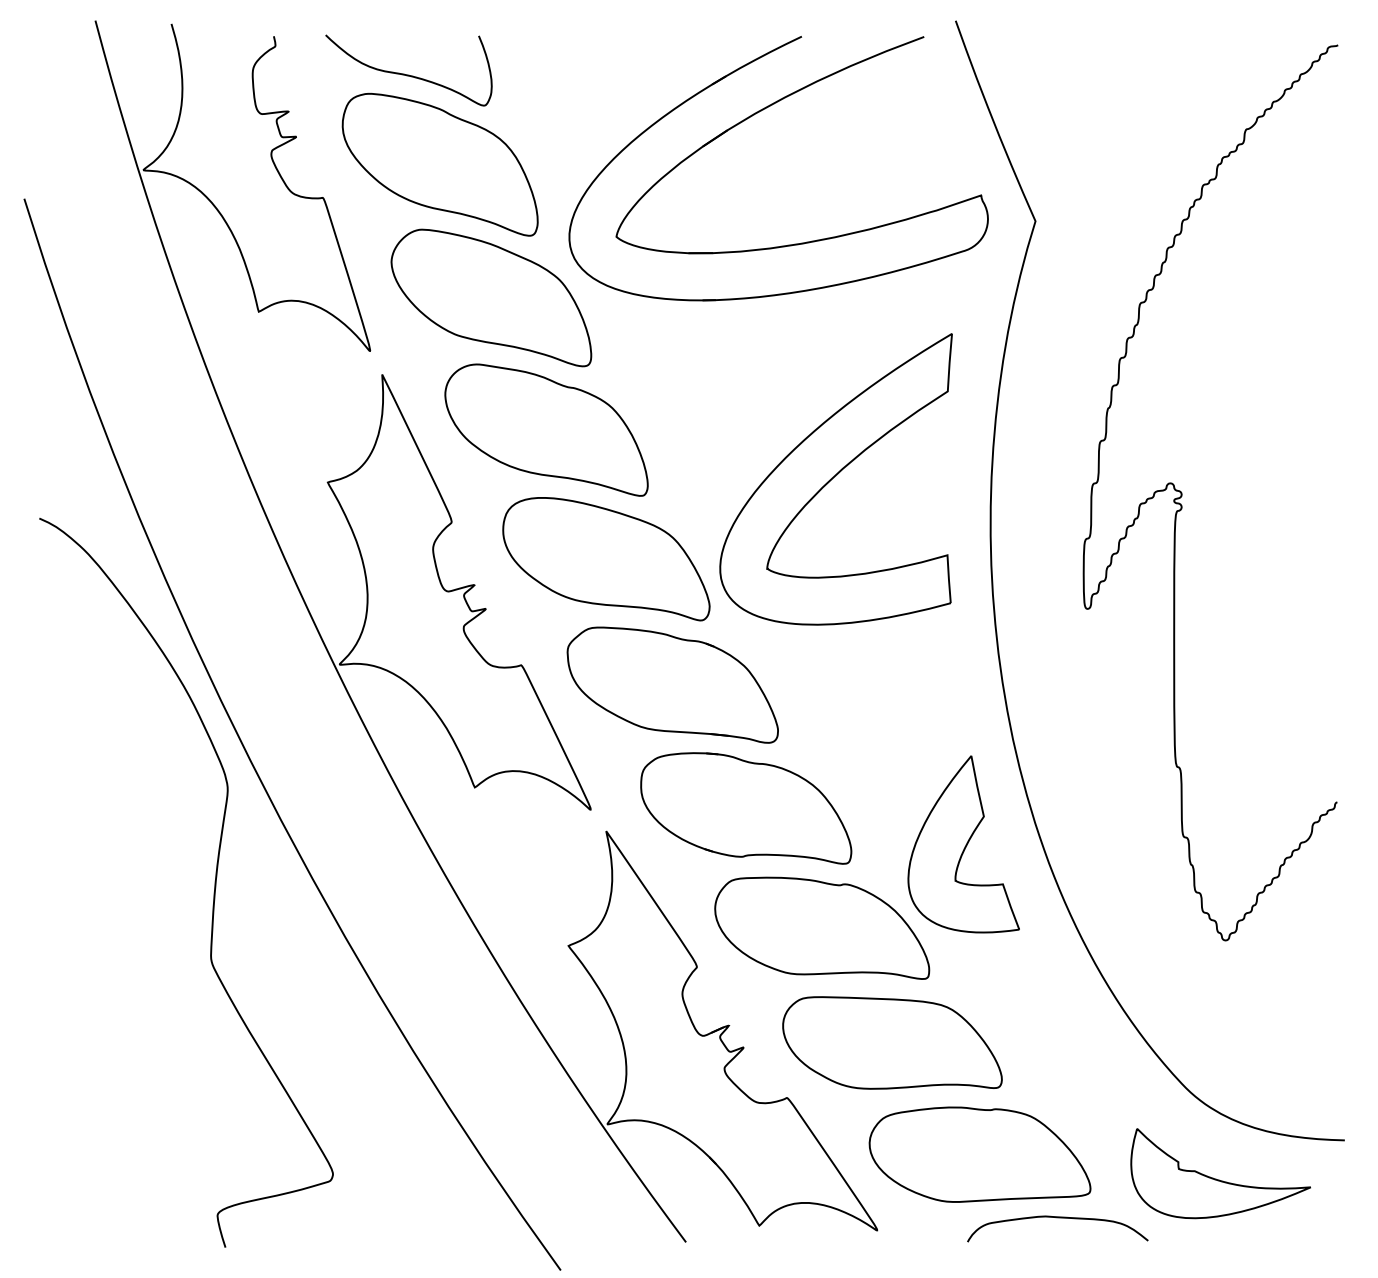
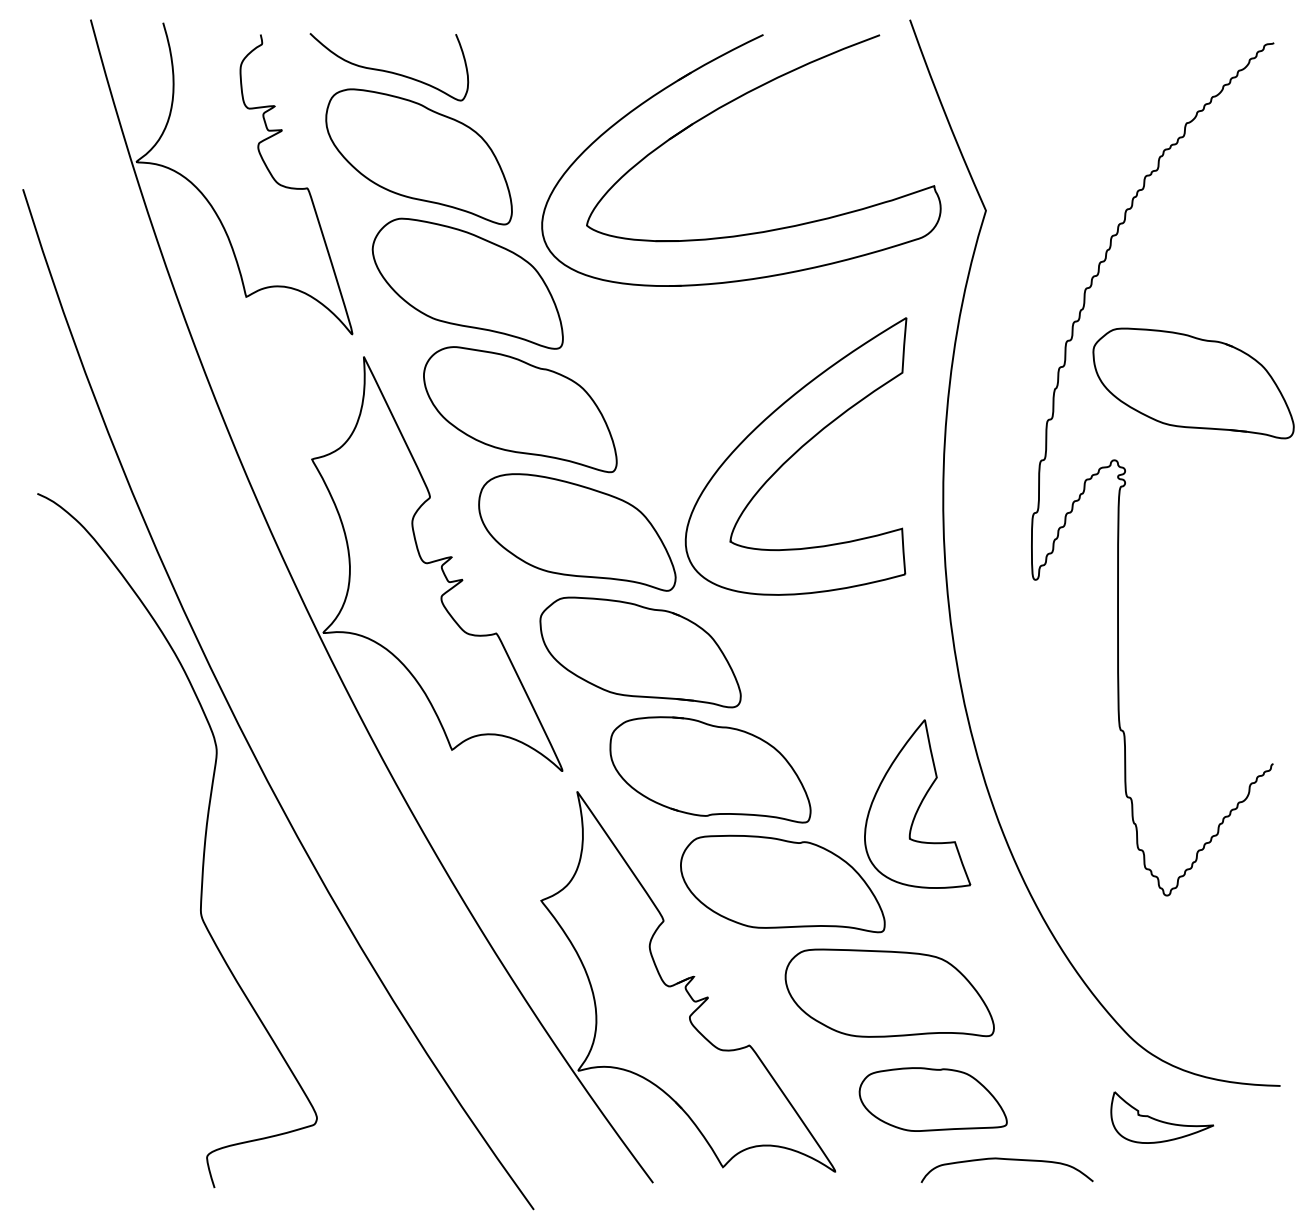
part: (1253, 402) -> (1193, 383), added
part: (892, 1042) -> (889, 992), moved
part: (980, 1154) -> (933, 1099), size x0.7
part: (1220, 1173) -> (1162, 1117), size x0.6

